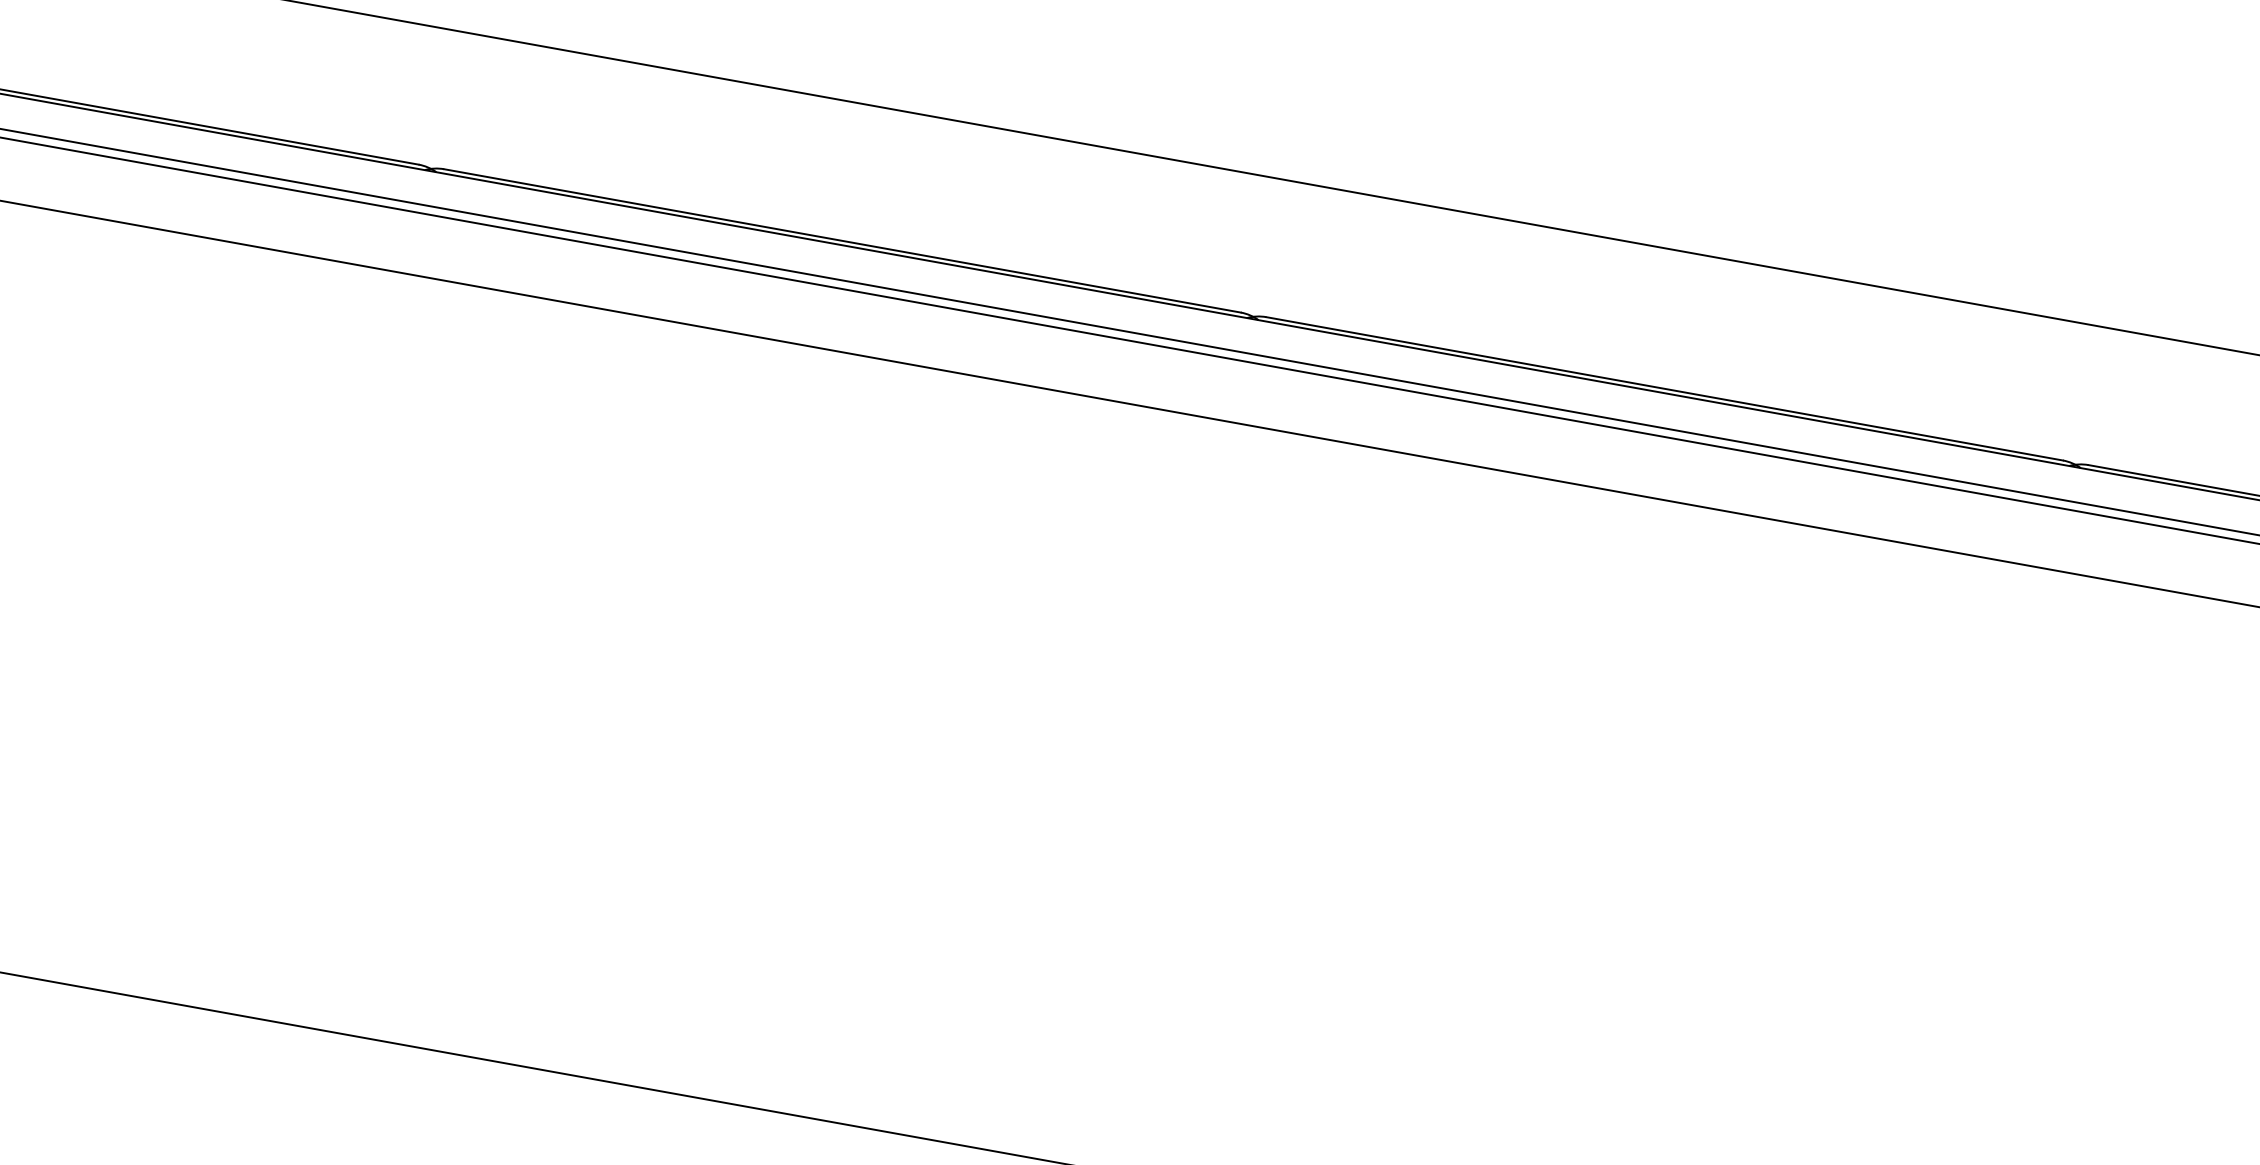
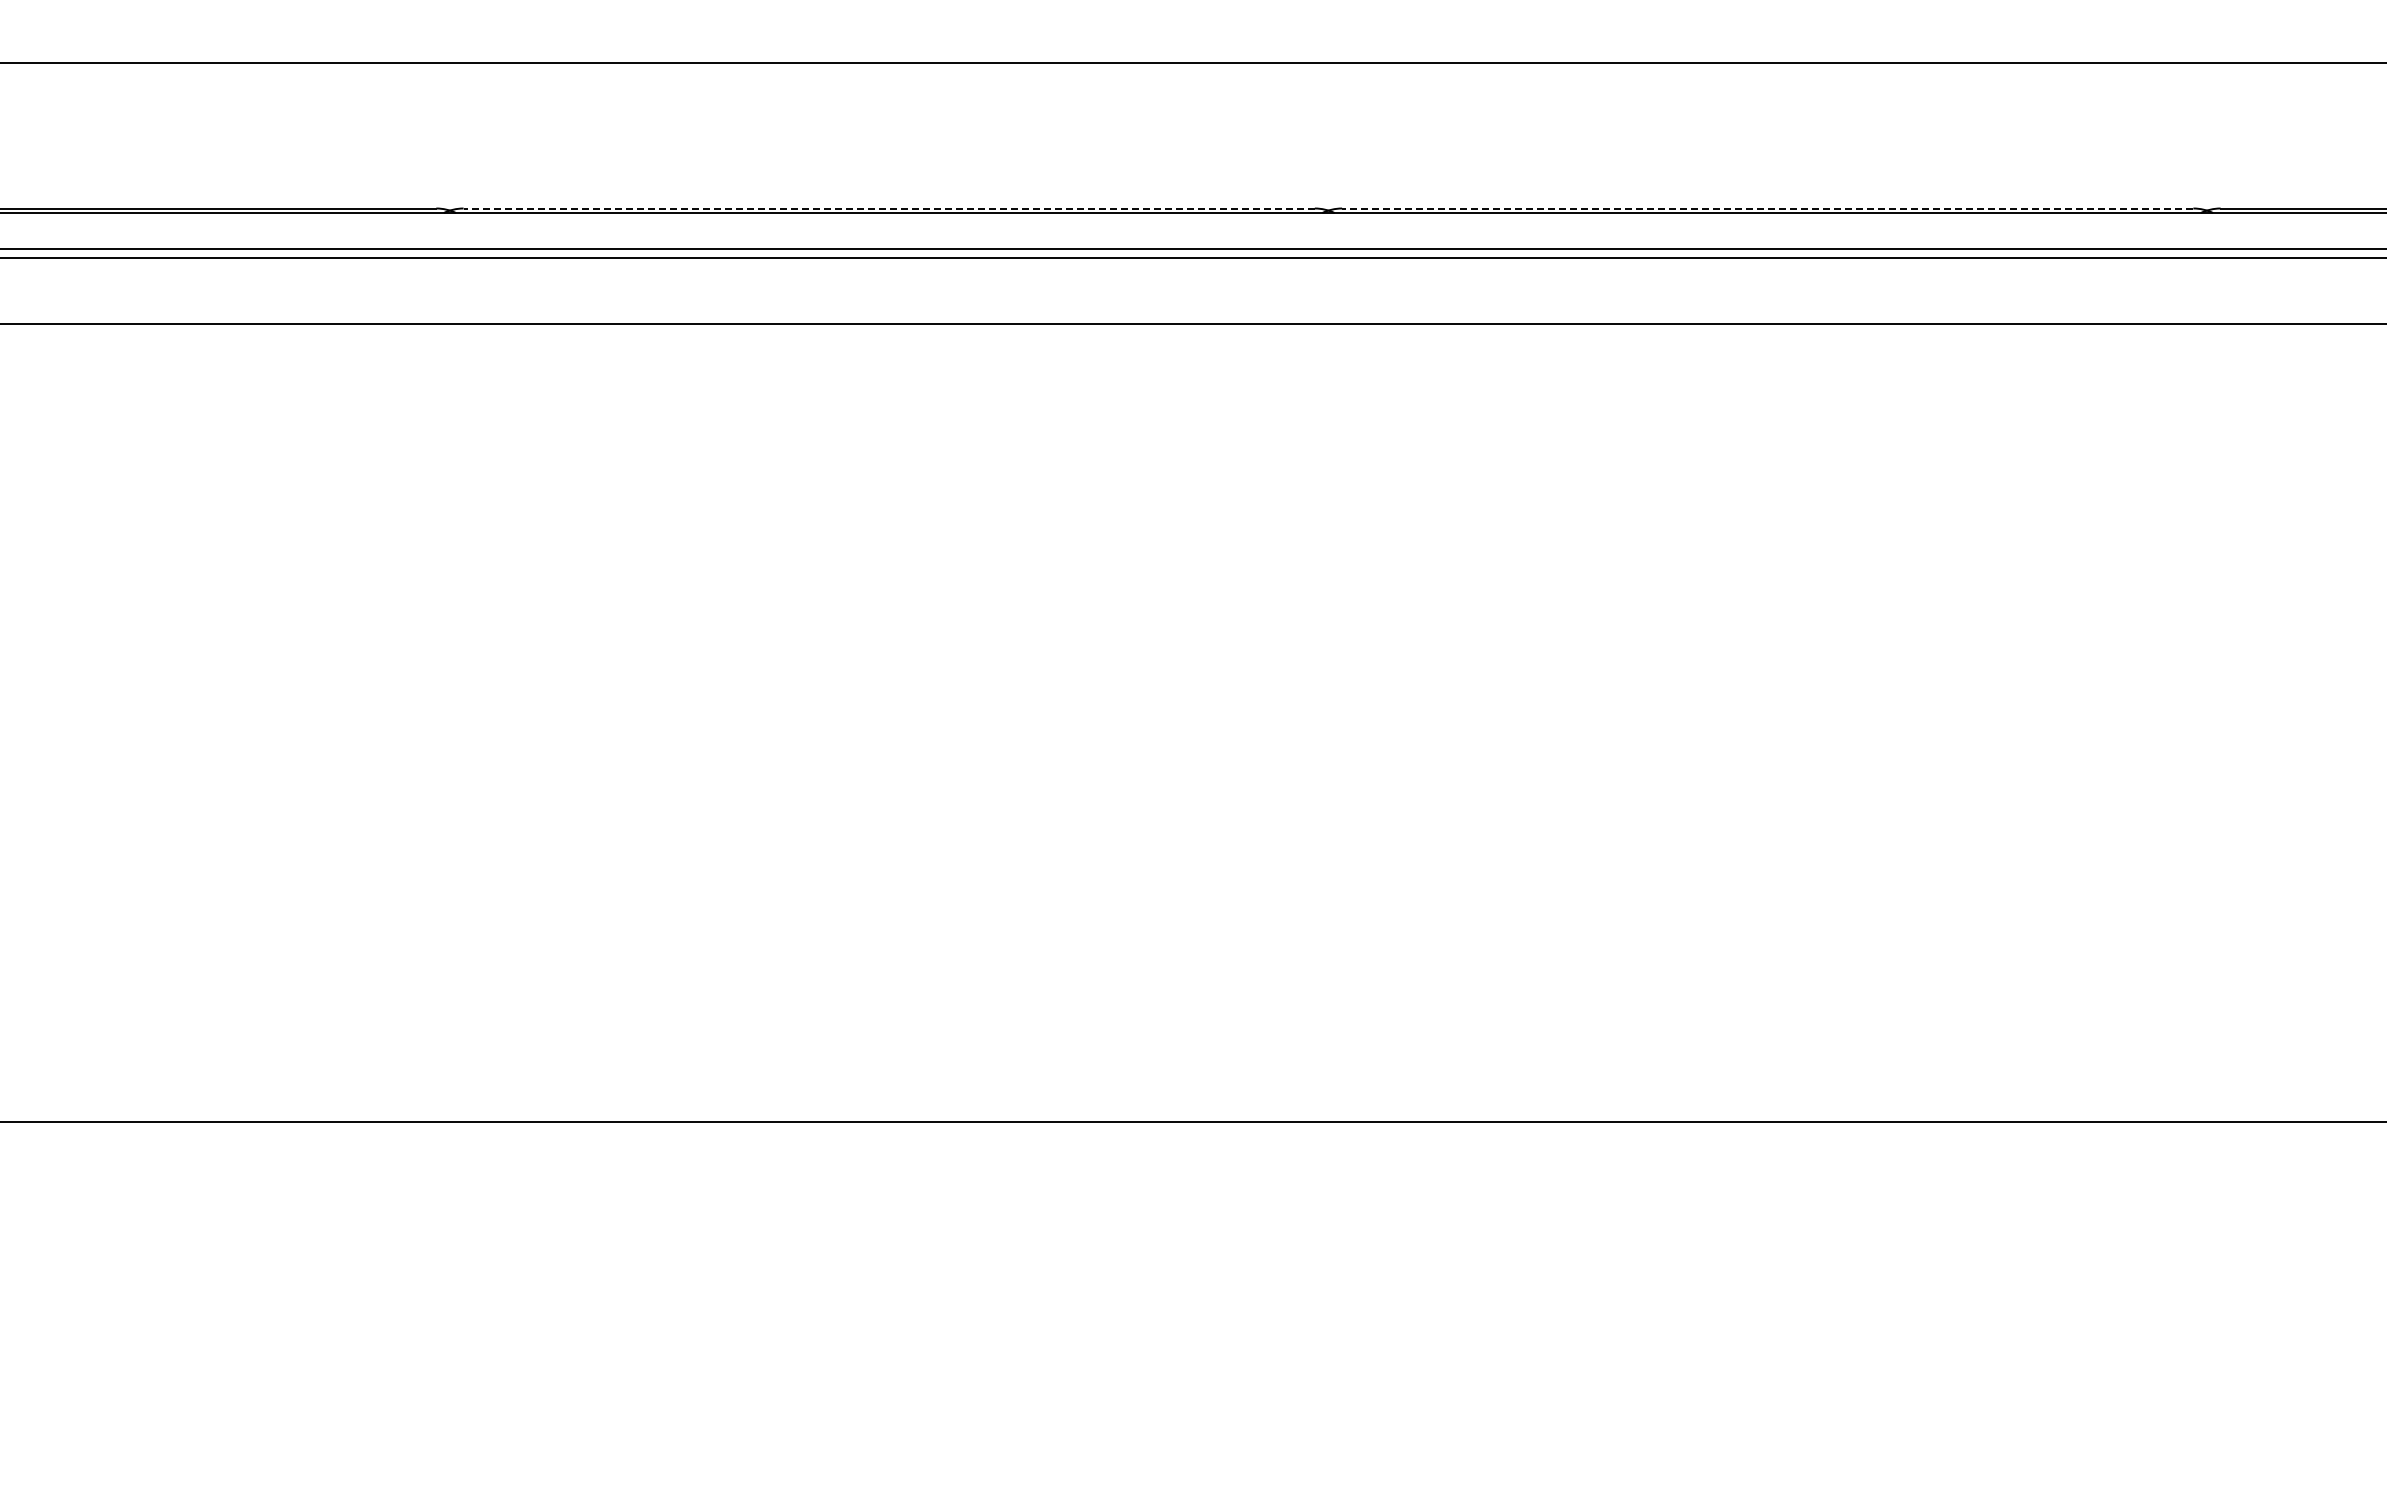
line: (842, 240) -> (889, 208), solid -> dashed
line: (1664, 388) -> (1767, 208), solid -> dashed

